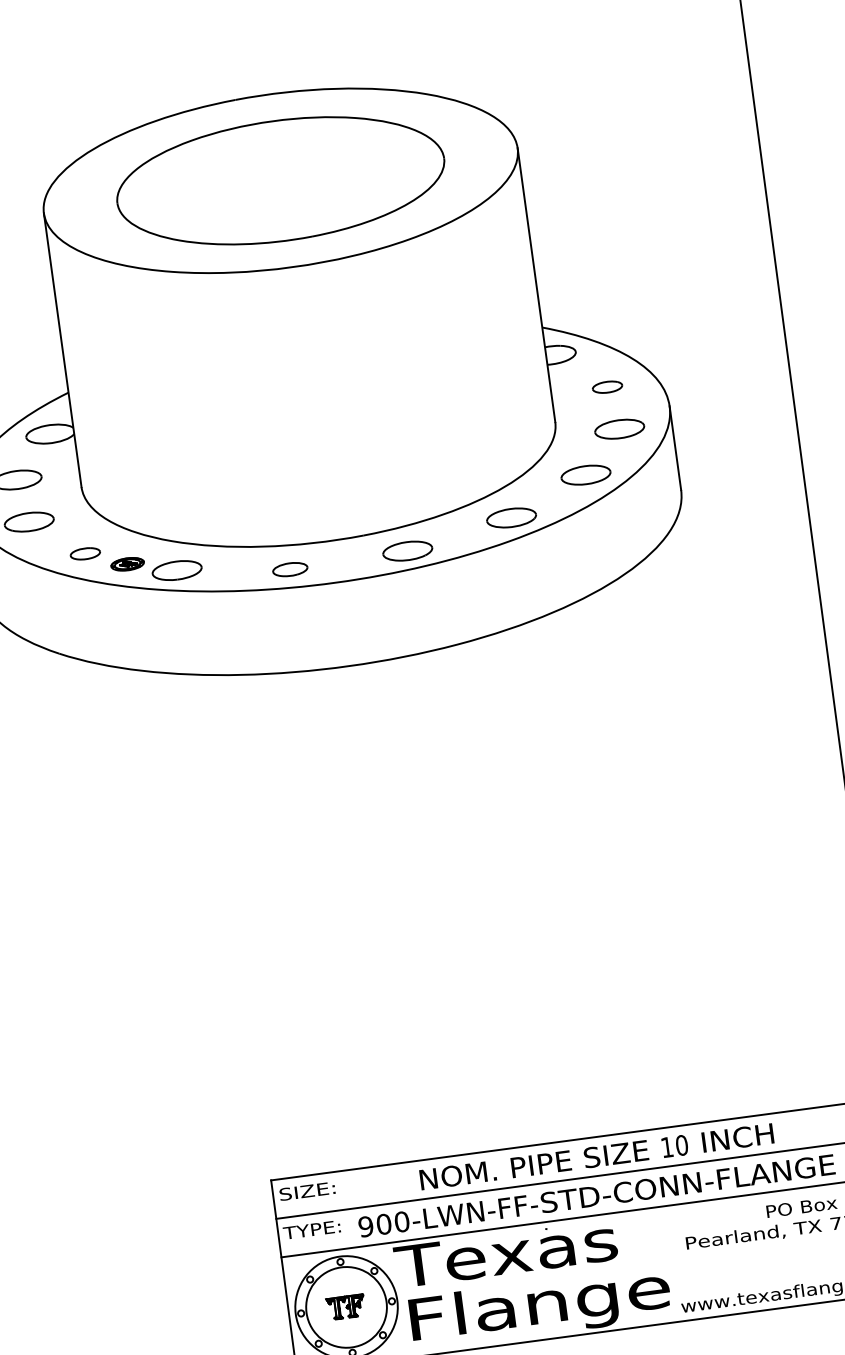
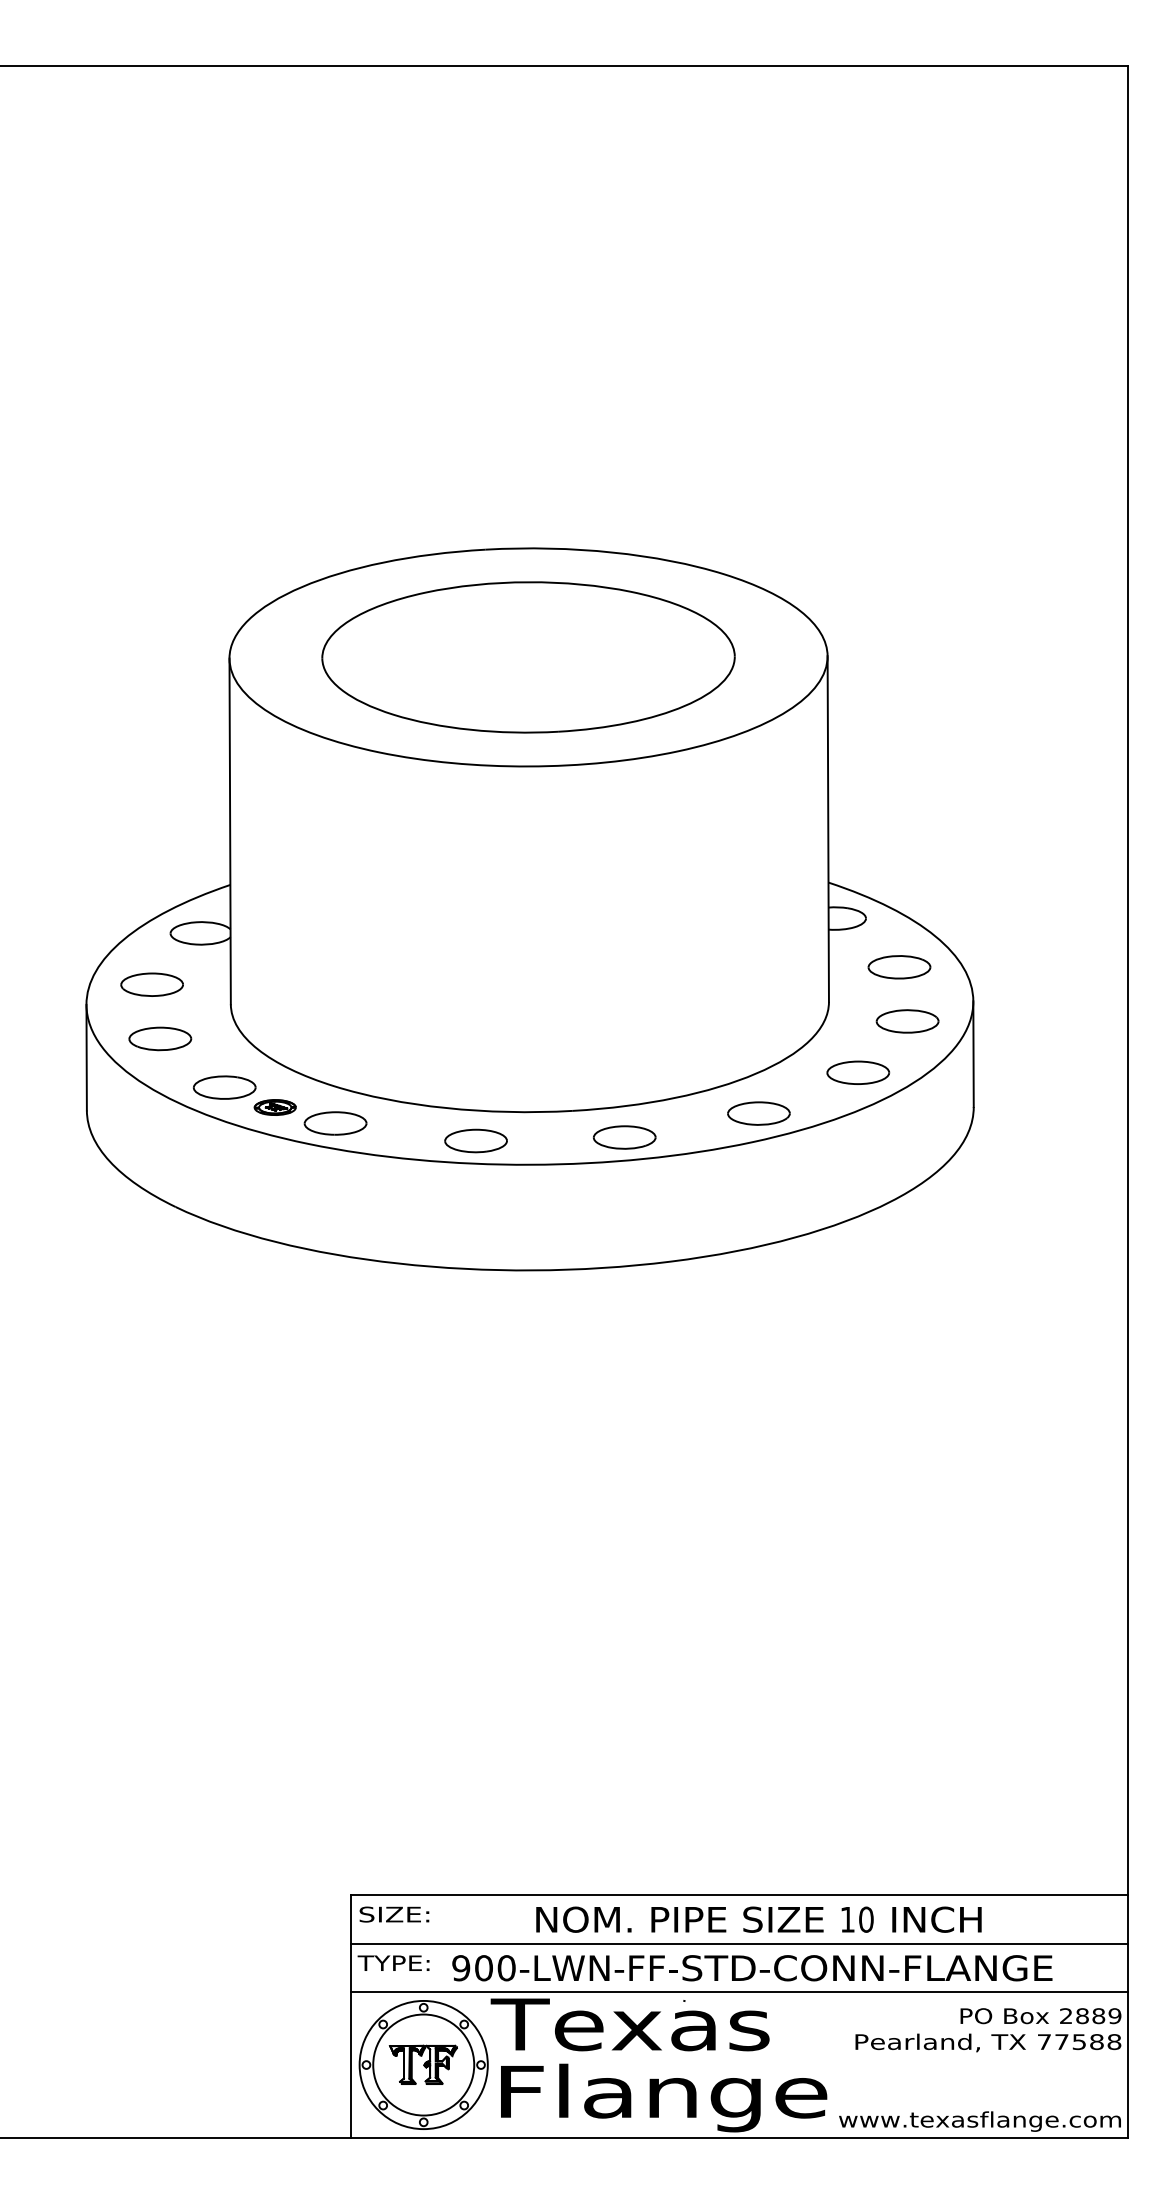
part: (607, 387) -> (899, 967), size x1.67
part: (85, 553) -> (224, 1087), size x1.67
part: (289, 569) -> (475, 1140), size x1.43
part: (345, 1307) -> (422, 2064), size x1.43

